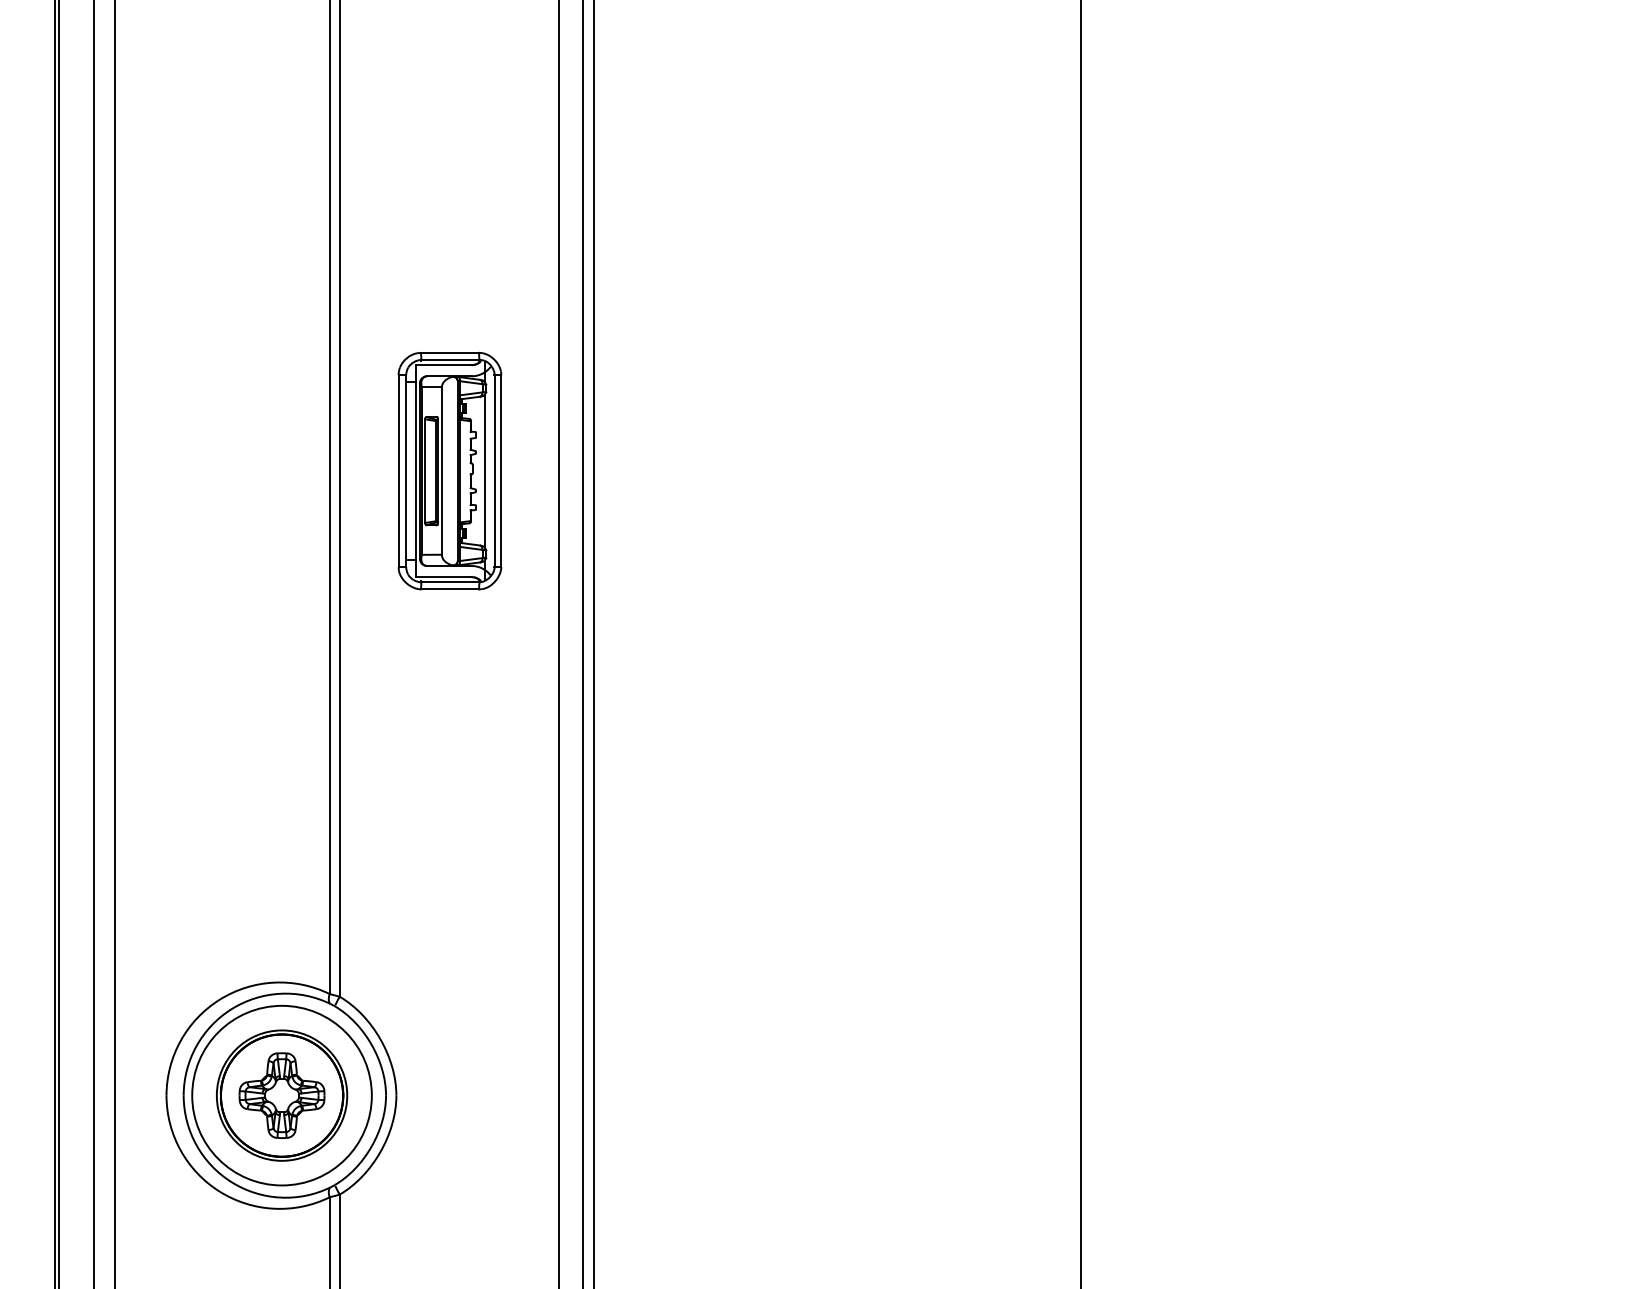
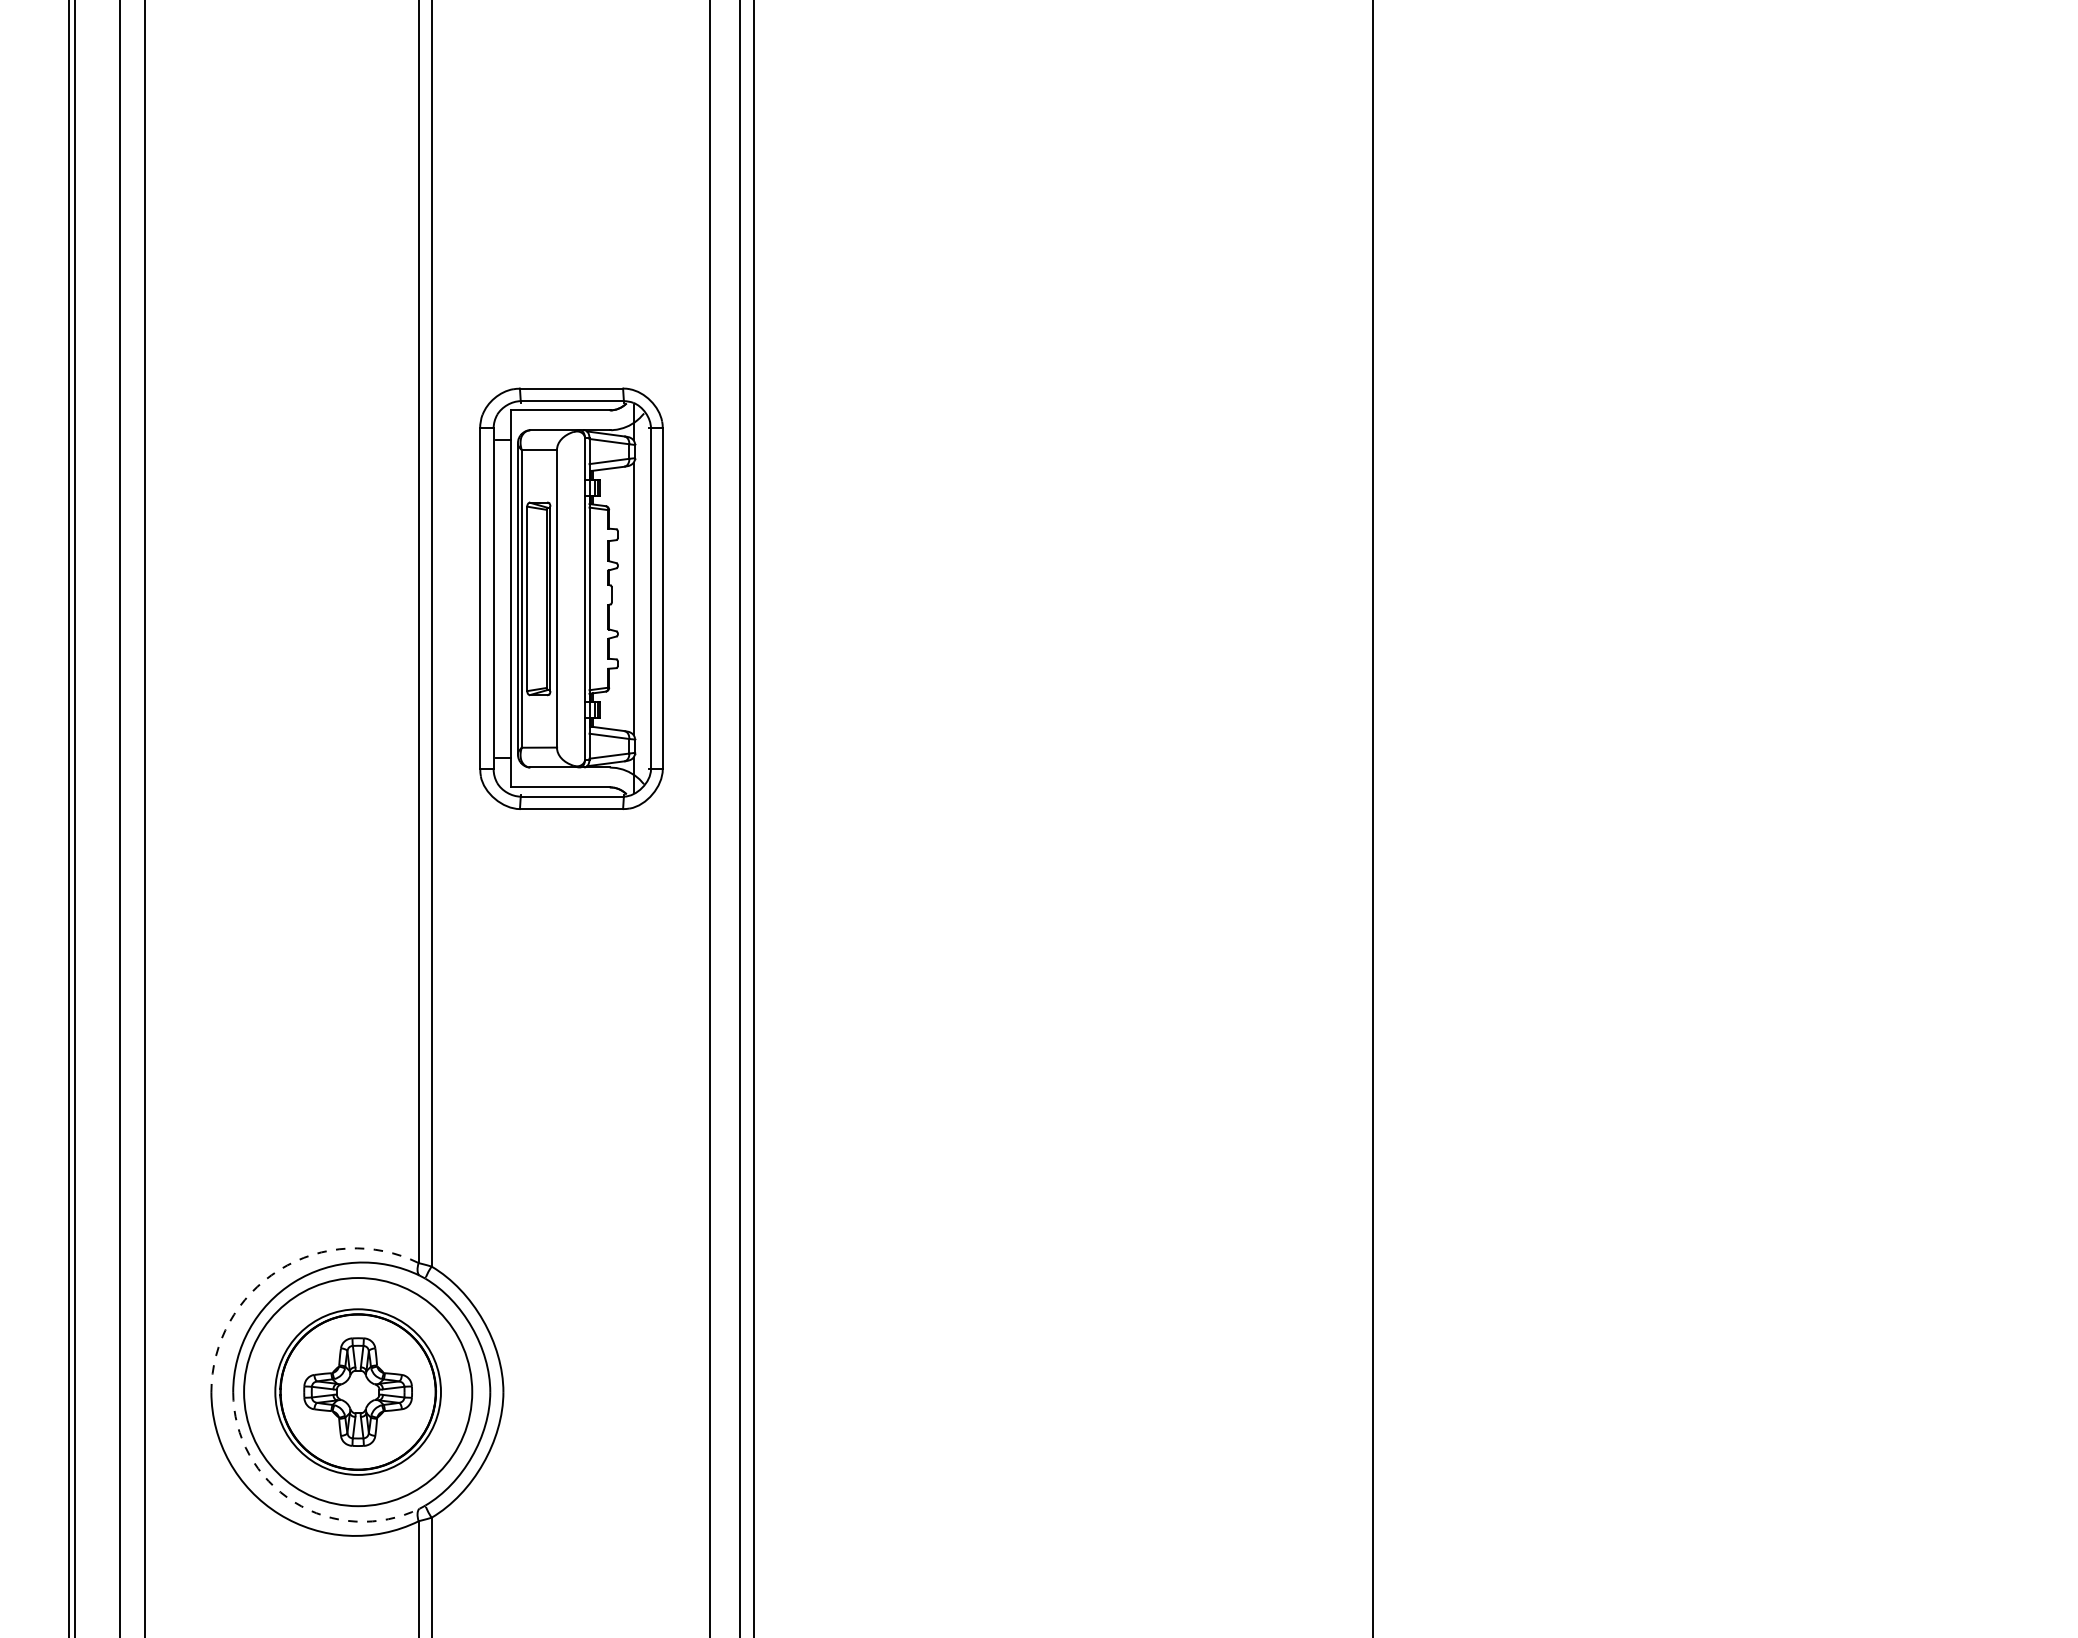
part: (449, 470) -> (571, 598), size x1.4
arc: (220, 999) -> (279, 1270), solid -> dashed
arc: (231, 1182) -> (294, 1502), solid -> dashed

